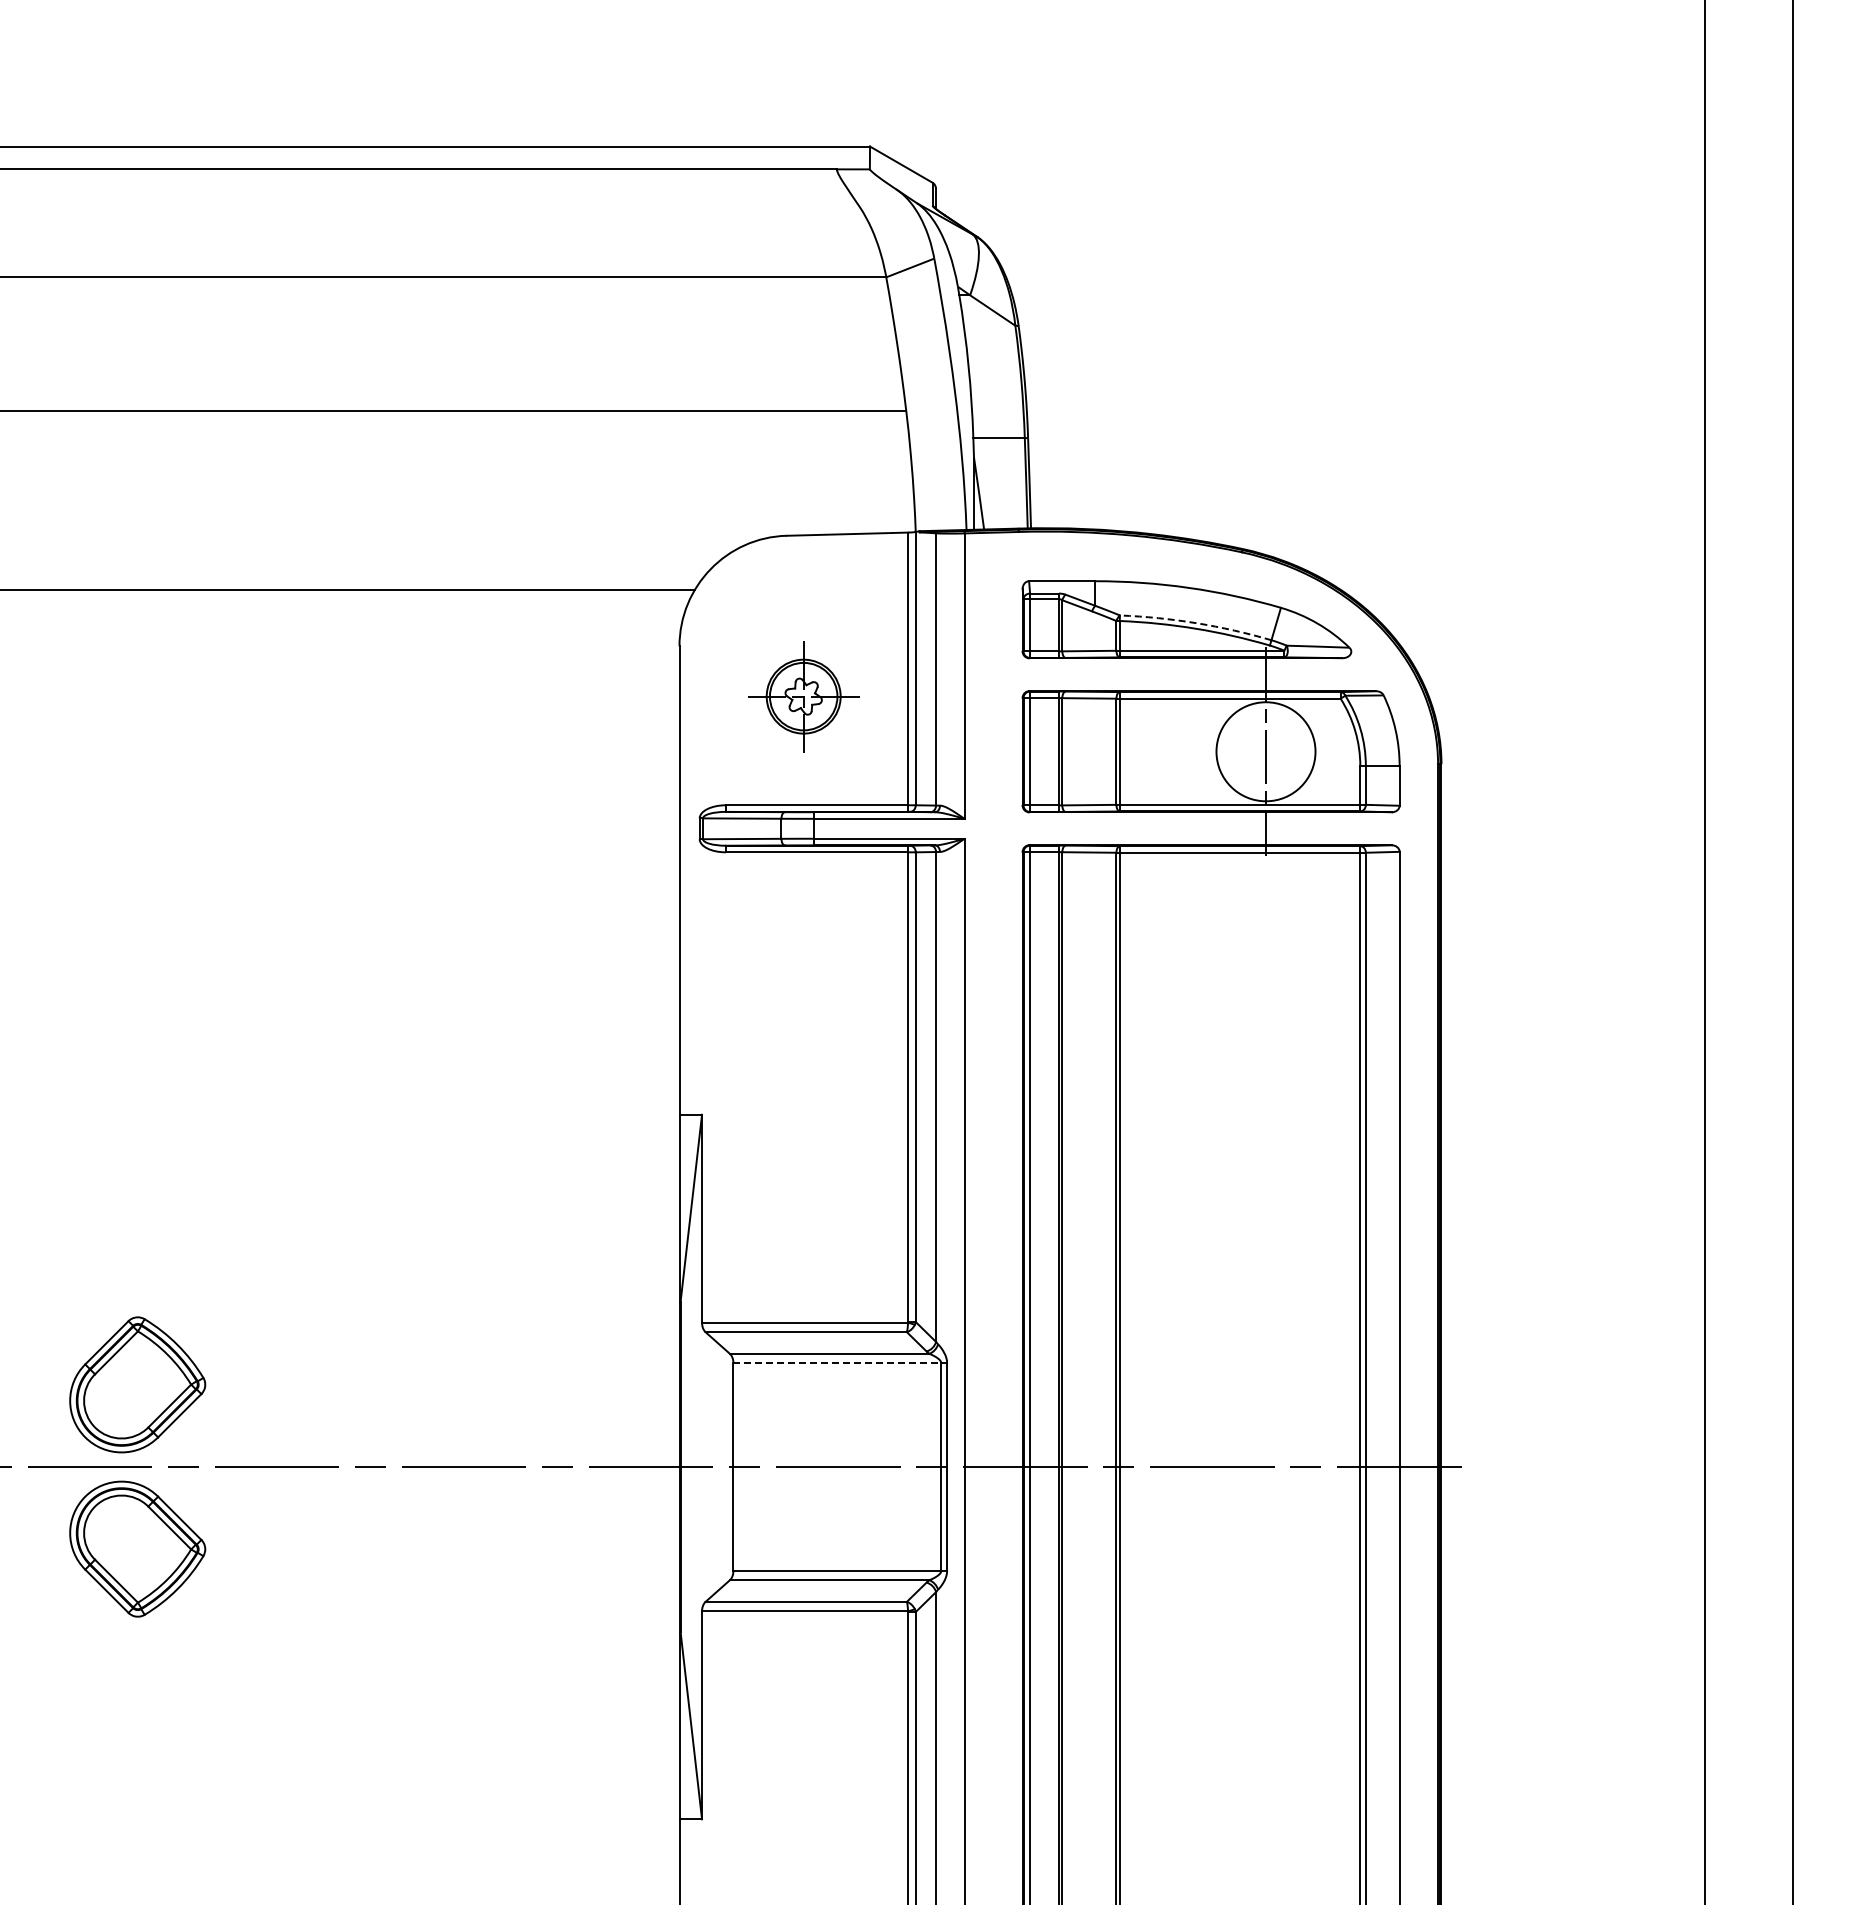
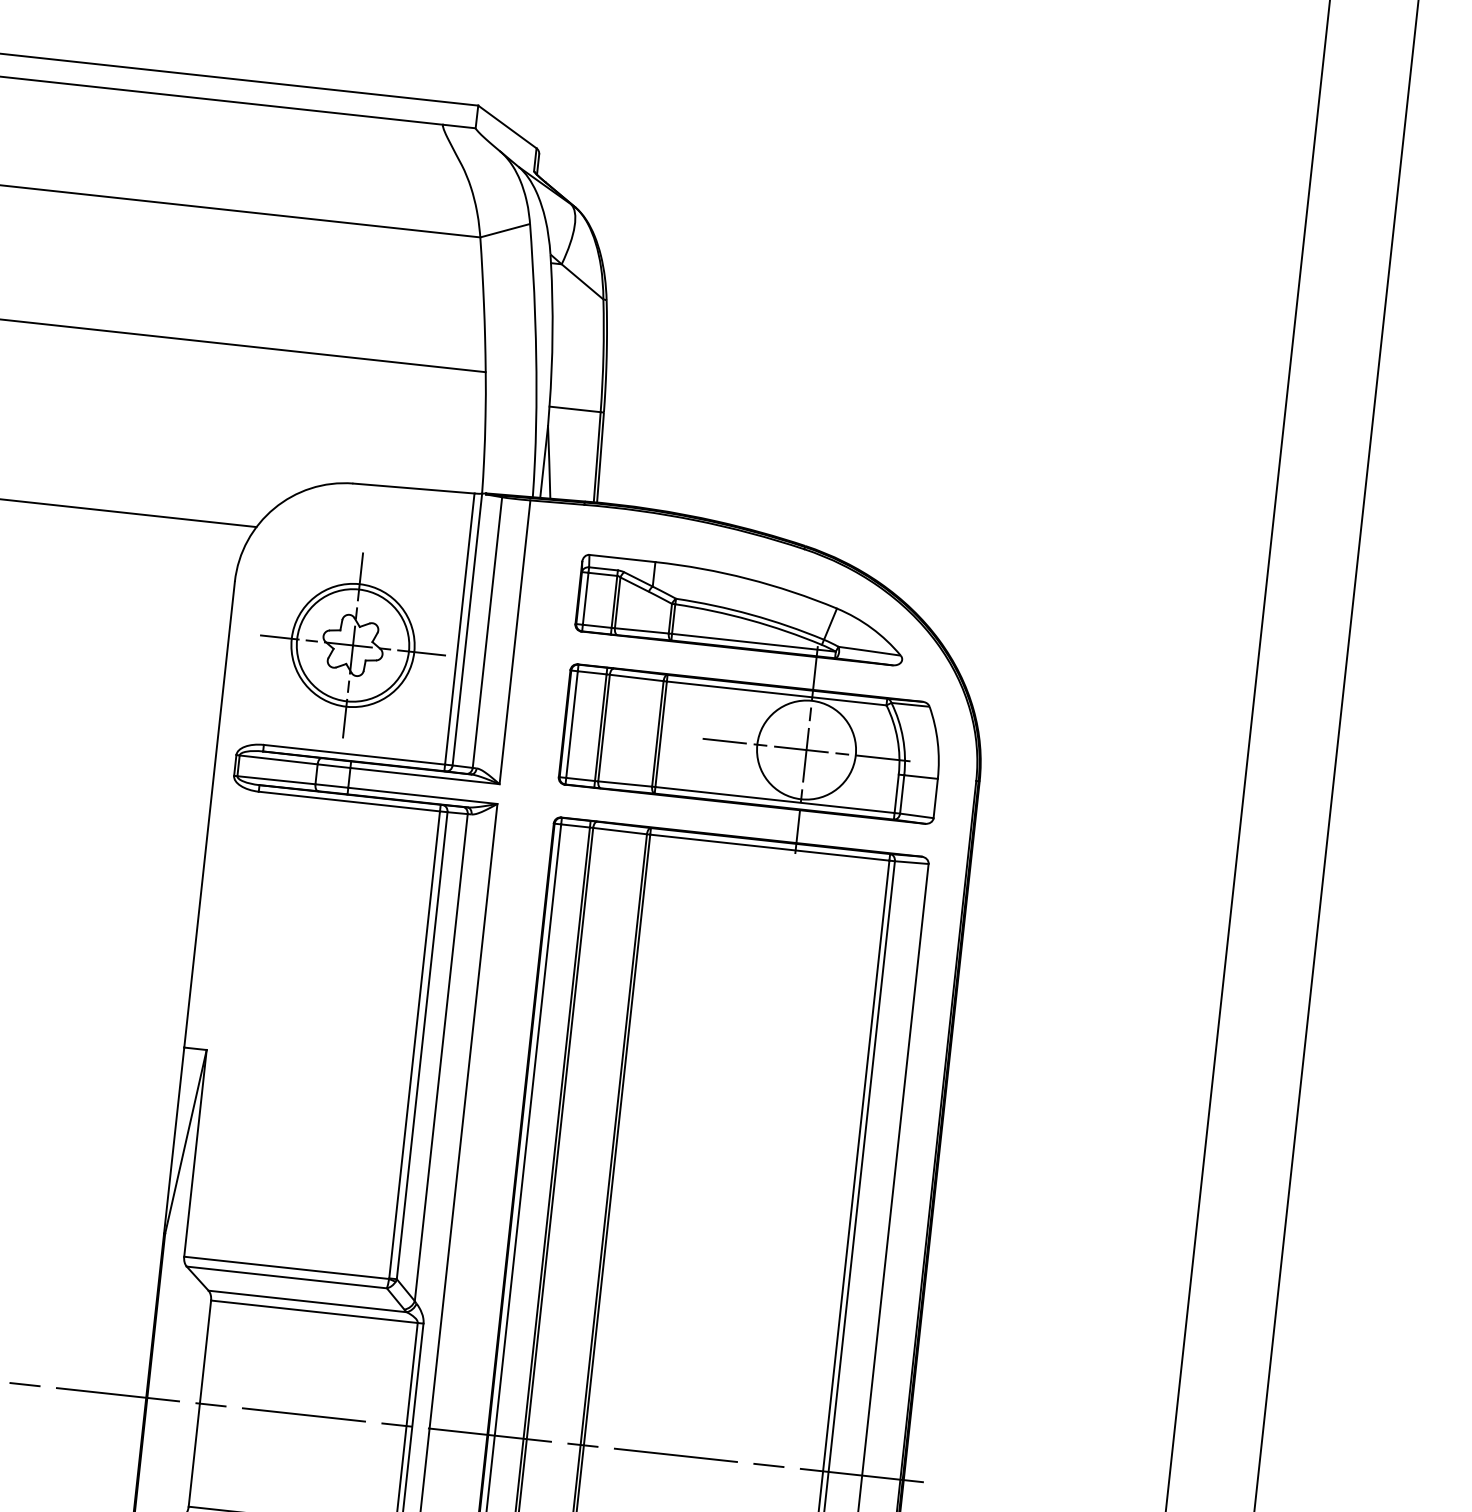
arc: (1196, 623) -> (751, 615), dashed -> solid
part: (803, 696) -> (352, 645), size x1.67
line: (1265, 751) -> (806, 749), added
line: (837, 1363) -> (314, 1311), dashed -> solid

